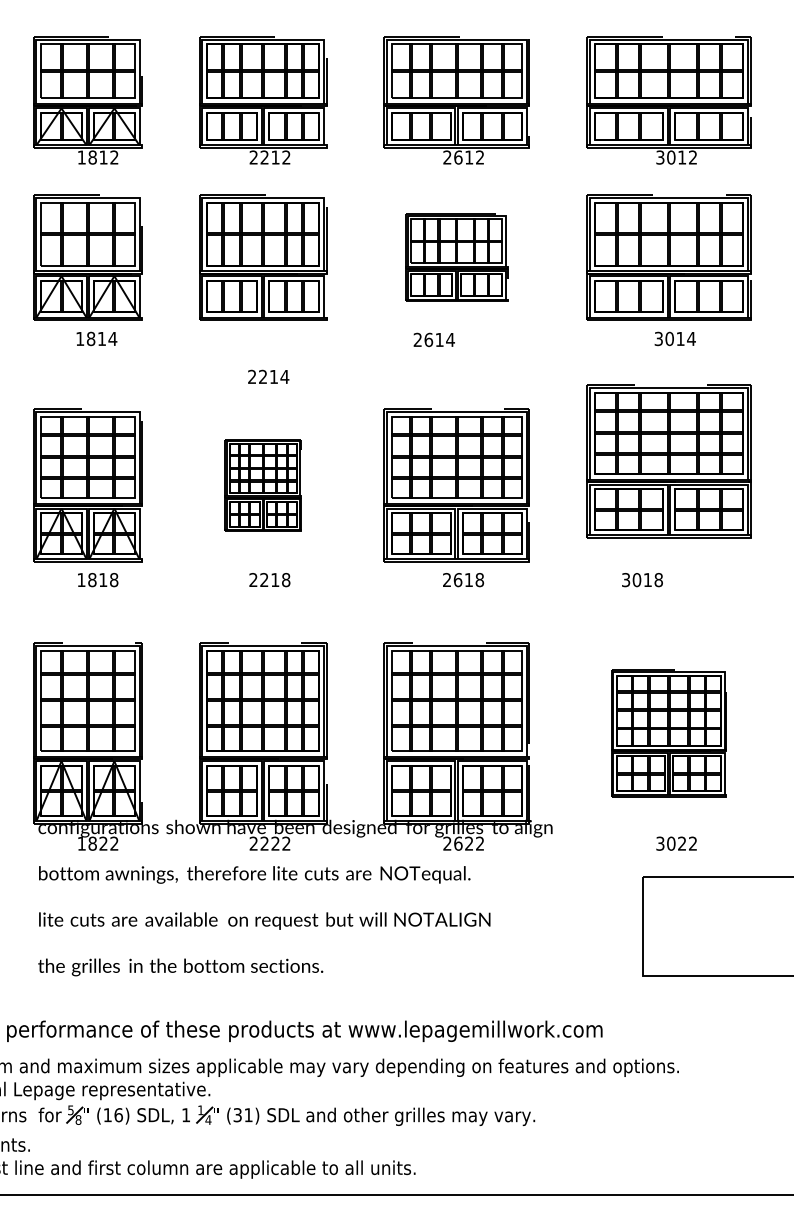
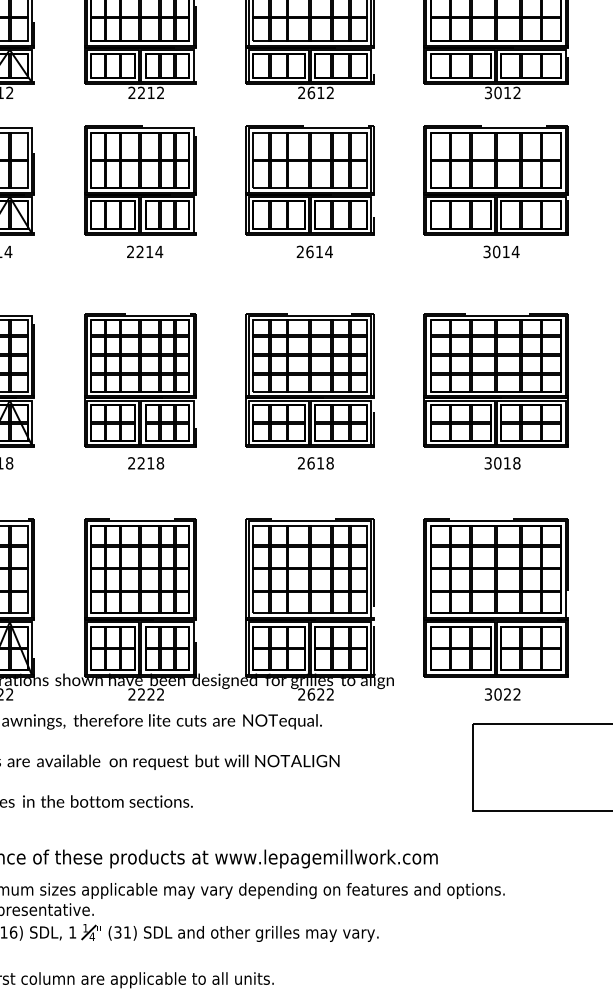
part: (456, 257) -> (309, 180), size x1.43
text: (433, 339) -> (314, 251), moved
text: (268, 376) -> (144, 251), moved
part: (668, 461) -> (495, 380), moved
part: (263, 485) -> (140, 380), size x1.67
text: (642, 580) -> (502, 463), moved
part: (668, 733) -> (495, 597), size x1.43

